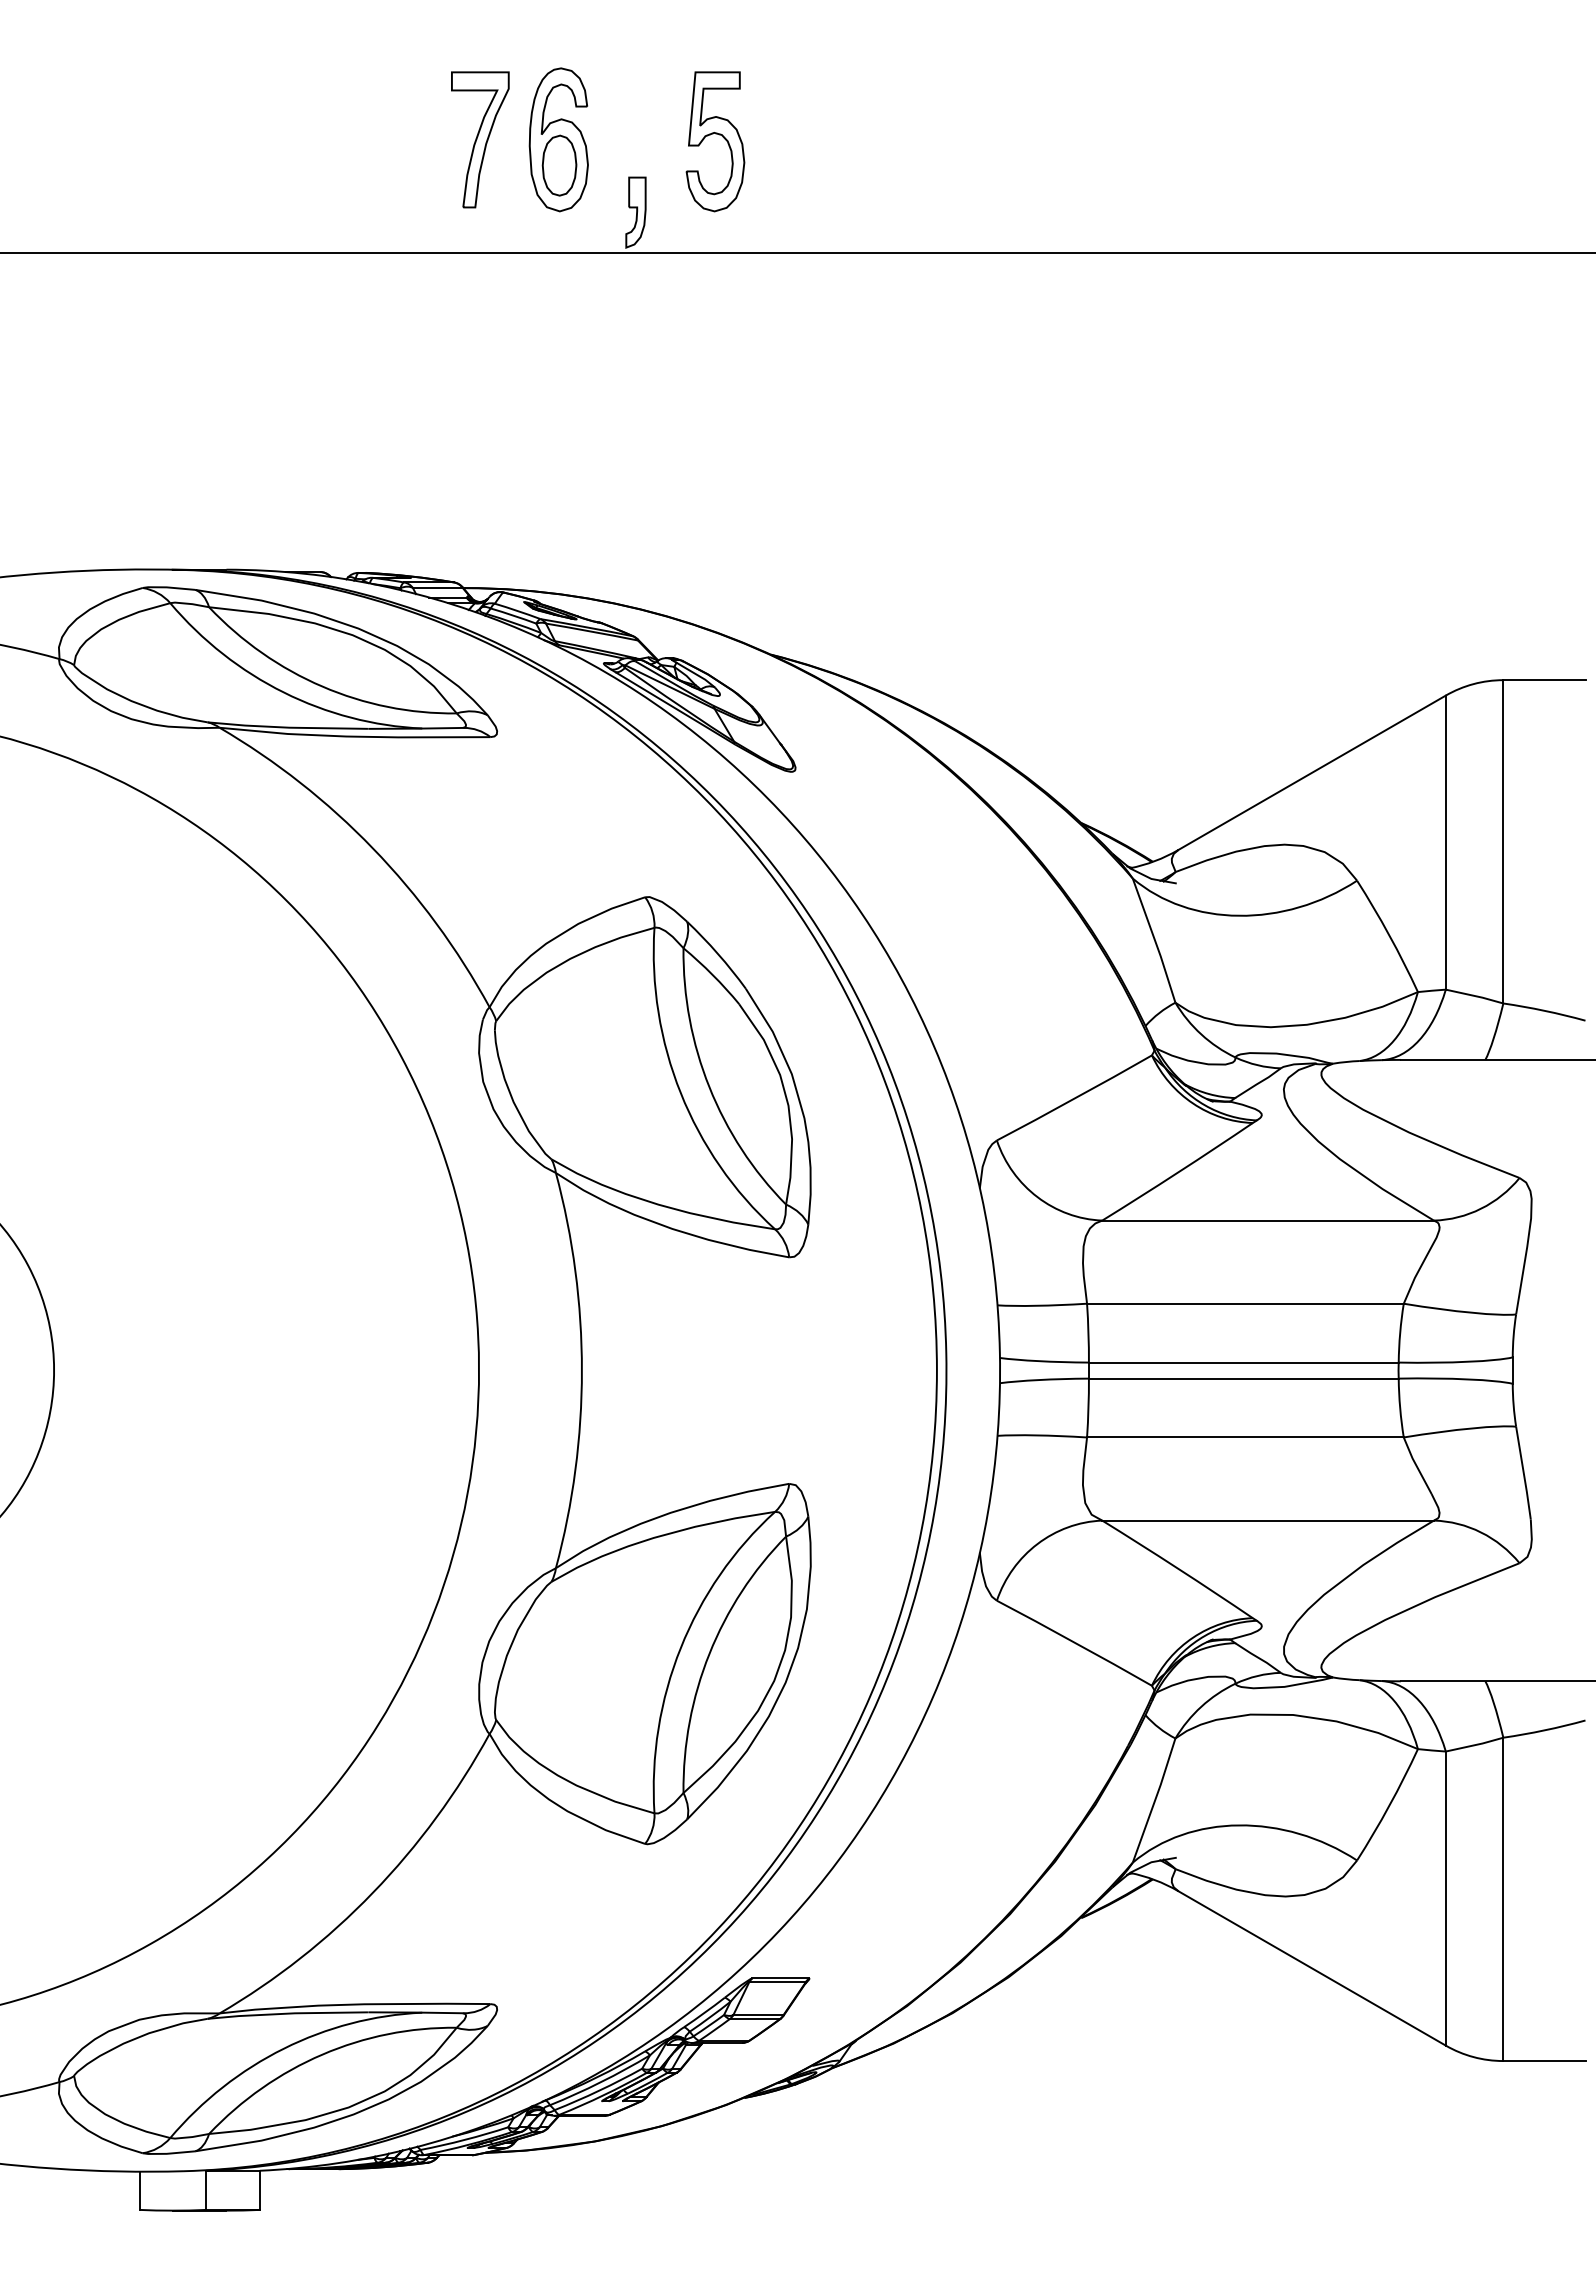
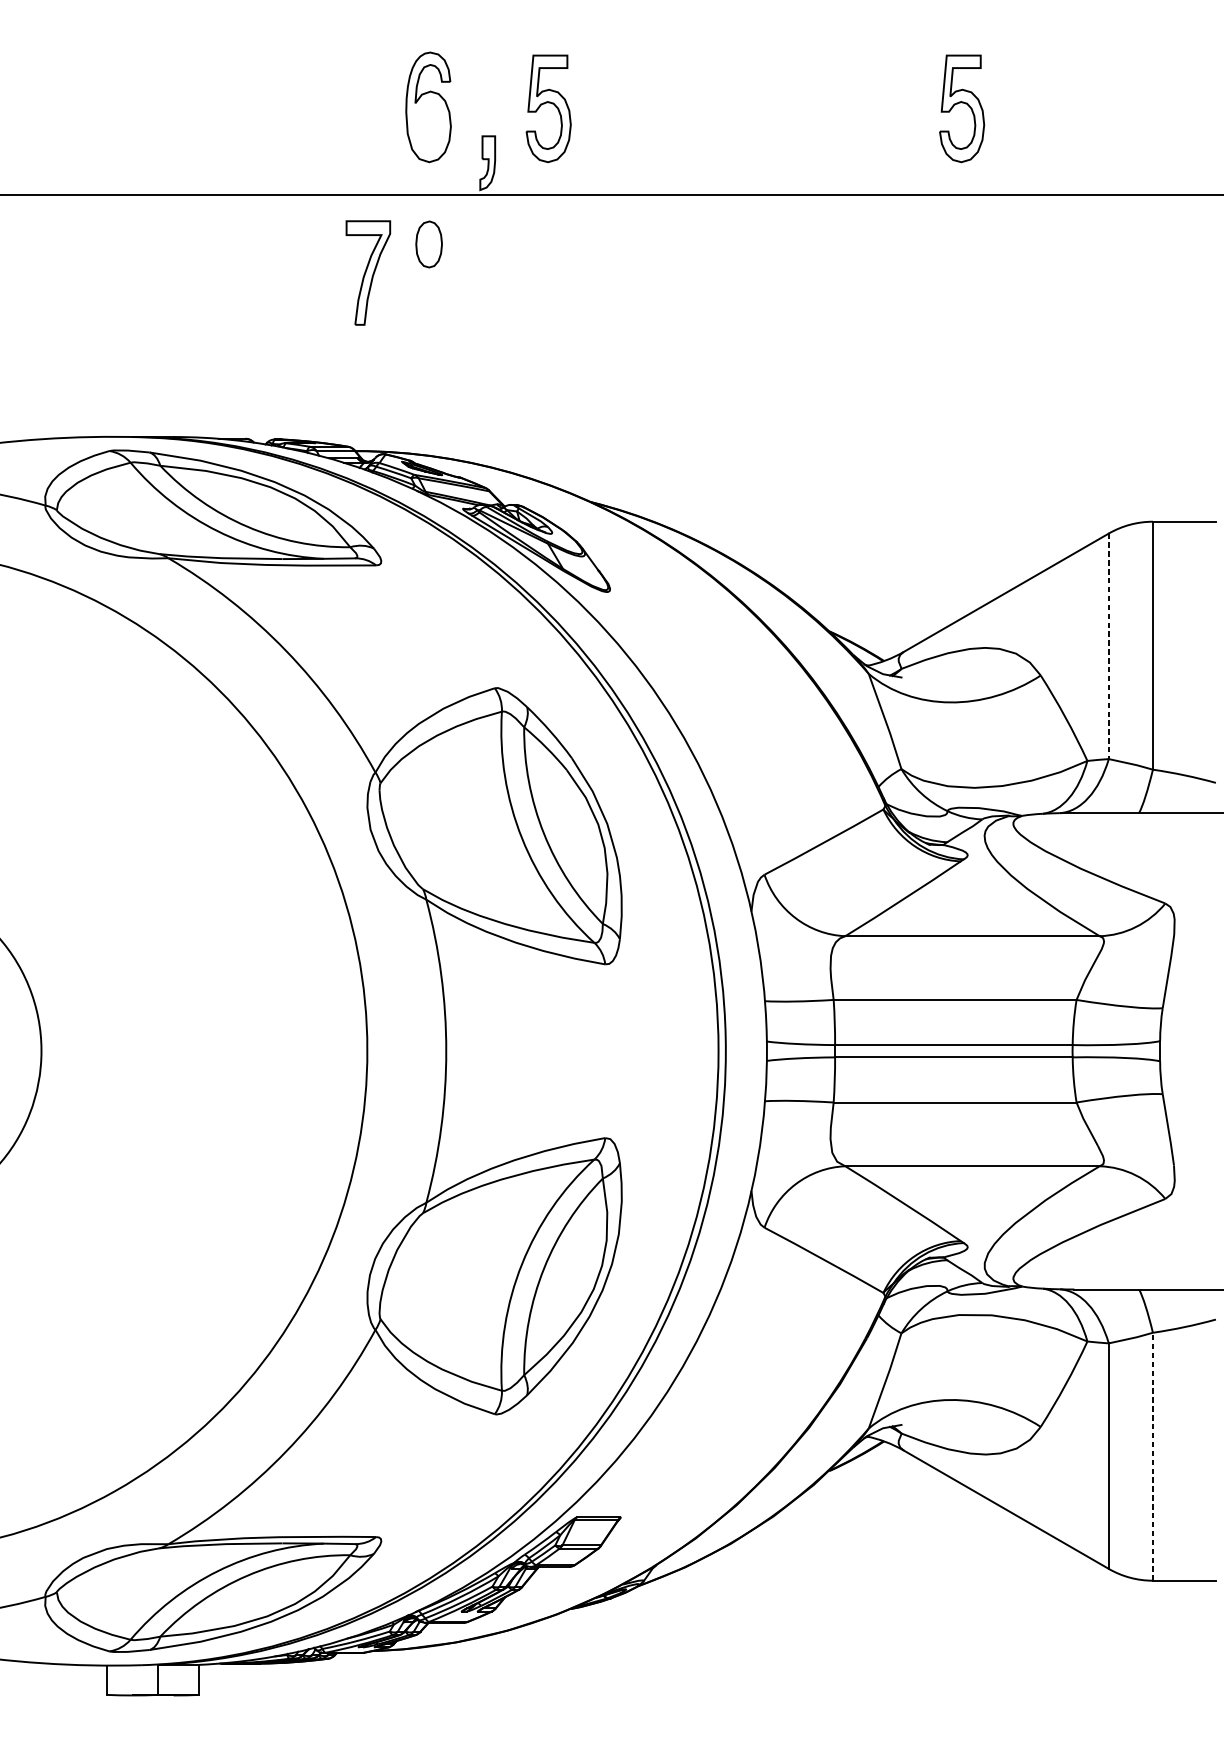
part: (1254, 134) -> (962, 103), added
part: (480, 139) -> (368, 272), moved
part: (559, 165) -> (429, 244), moved
line: (1445, 843) -> (1108, 646), solid -> dashed
line: (1503, 1899) -> (1153, 1456), solid -> dashed

